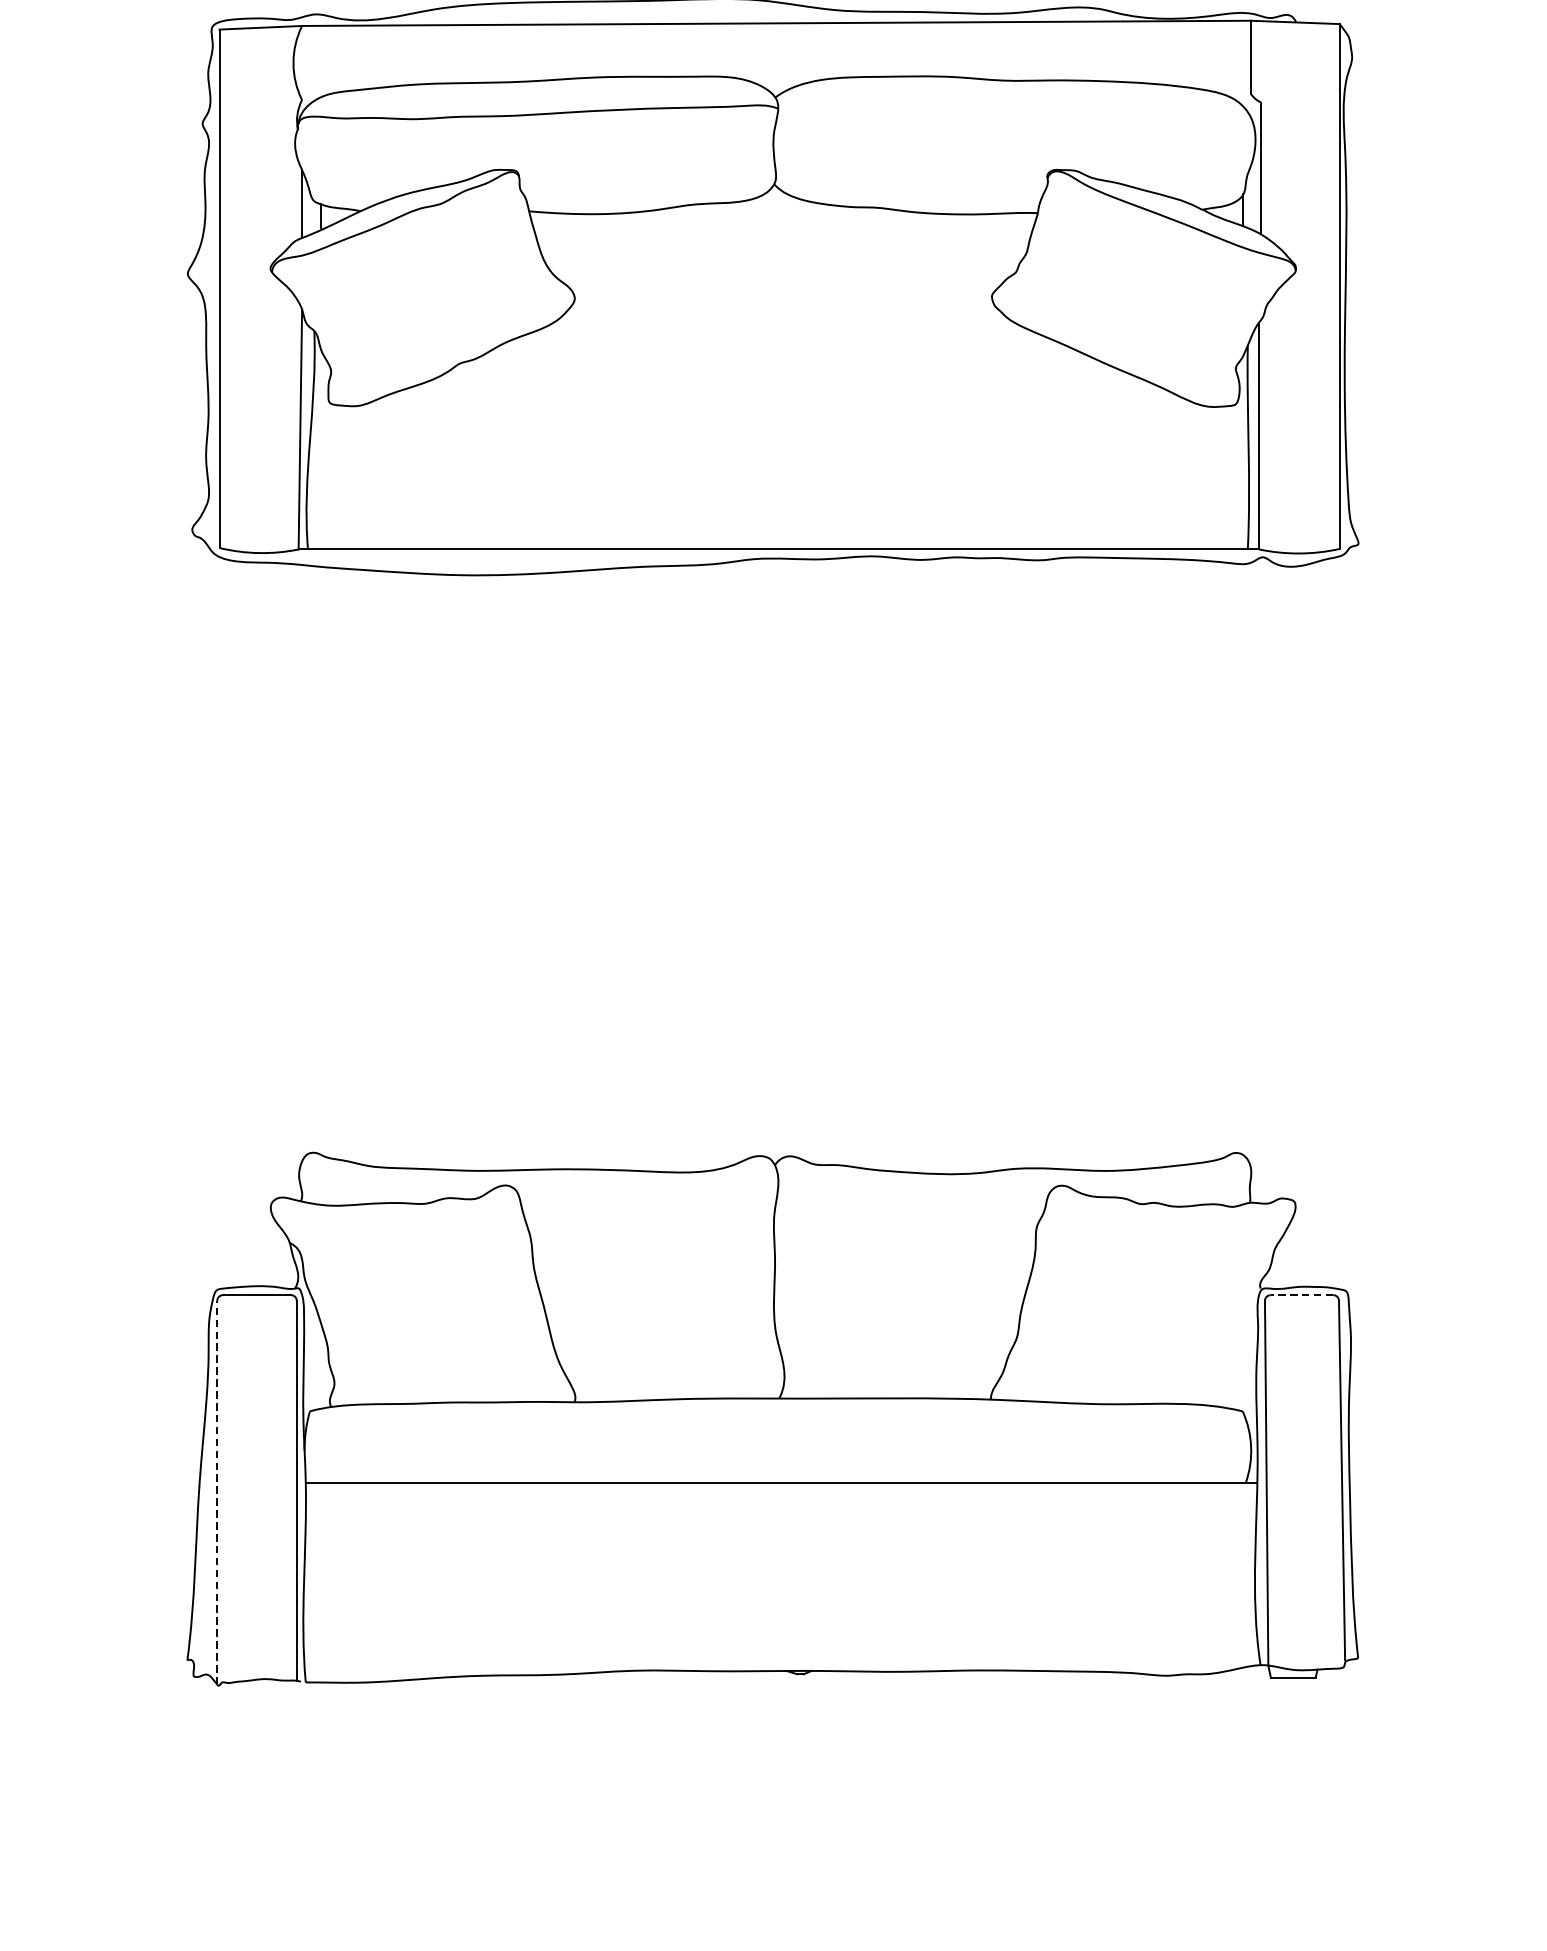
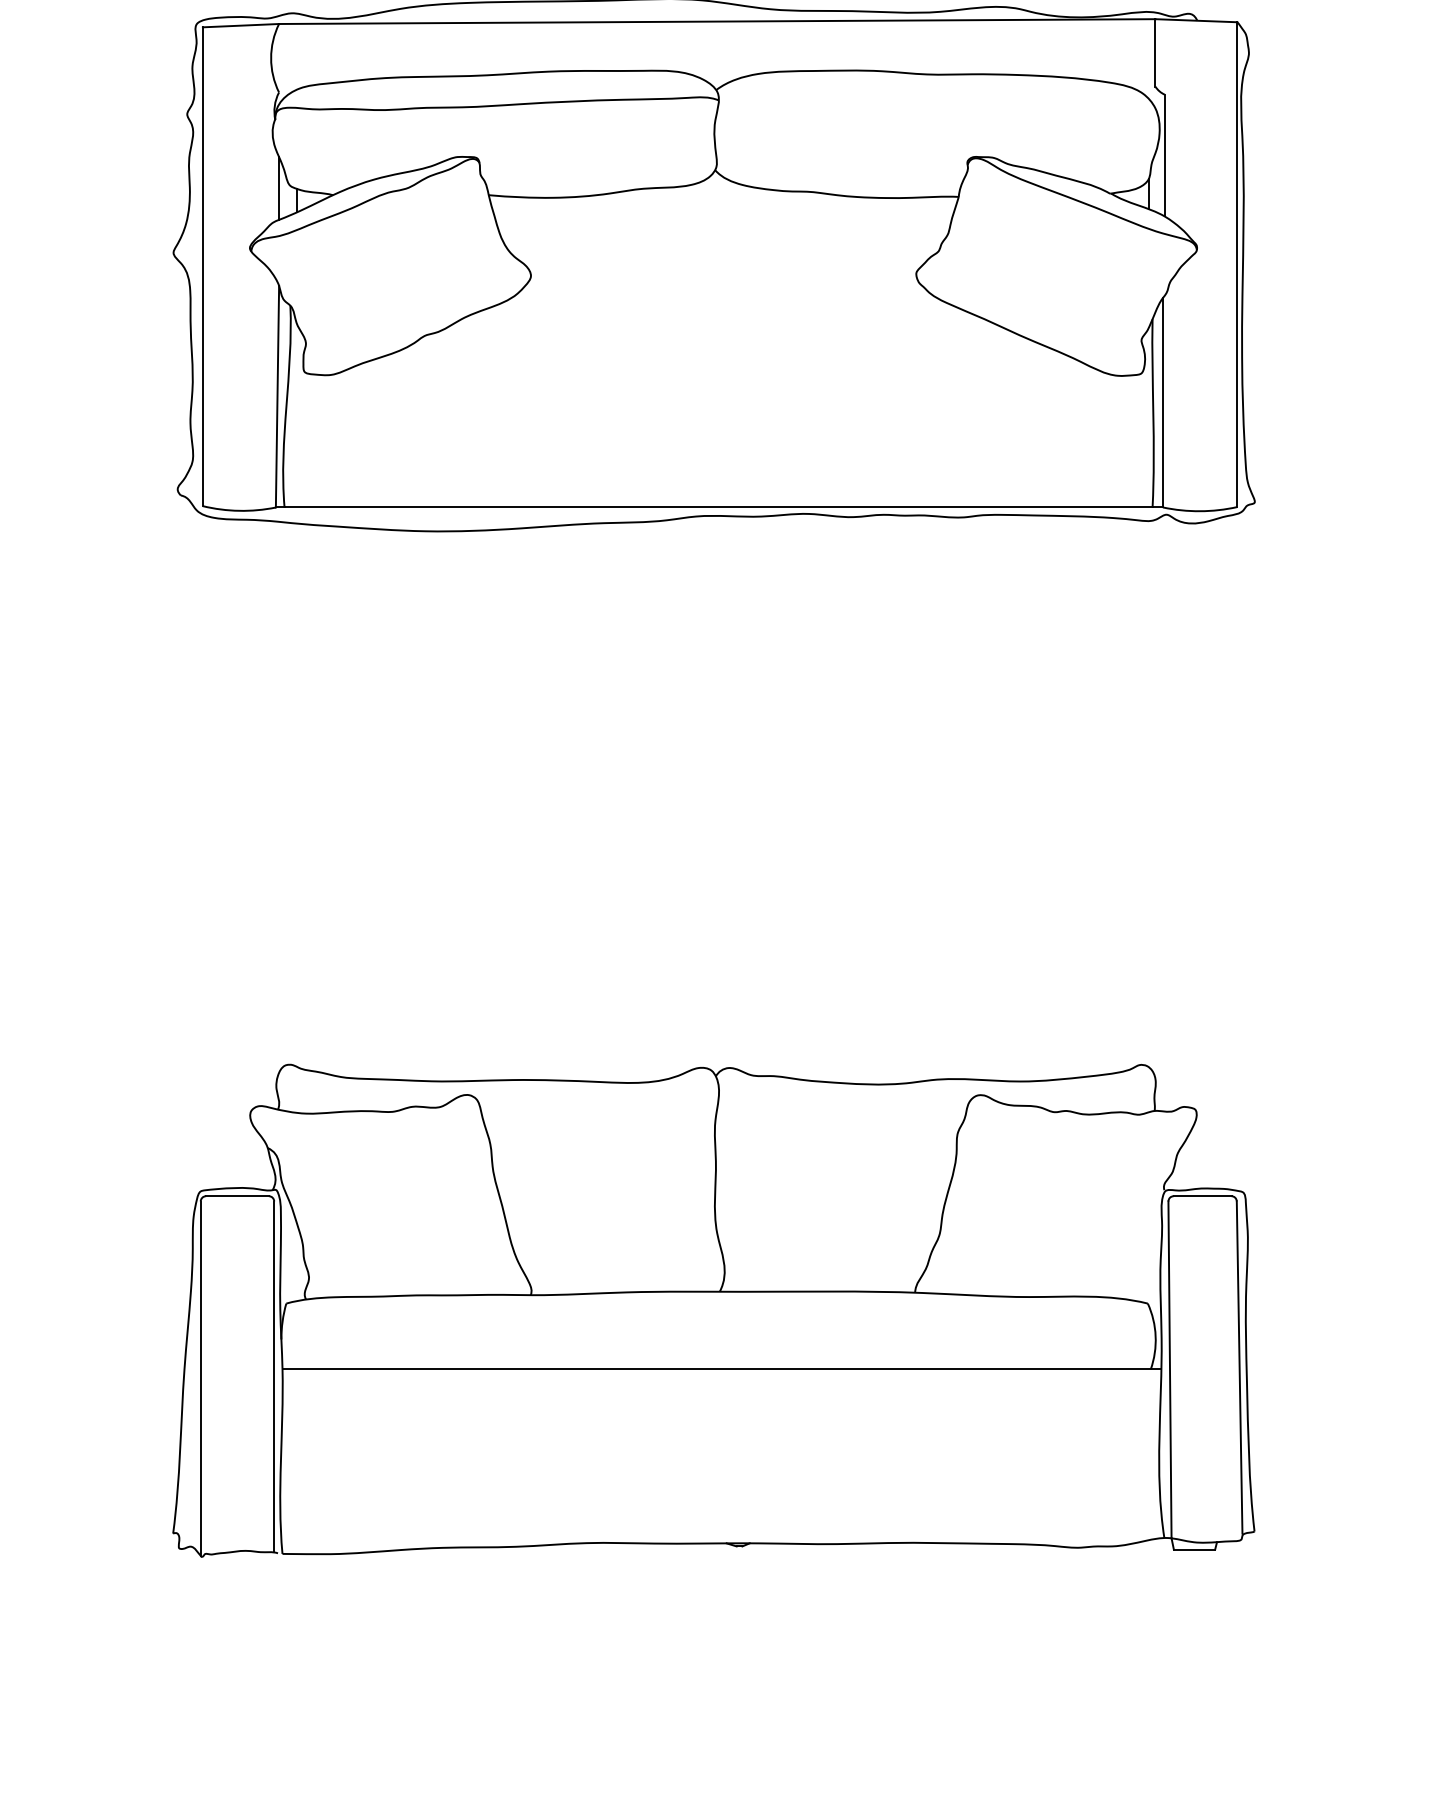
line: (1301, 1295) -> (1202, 1196), dashed -> solid
line: (216, 1492) -> (200, 1378), dashed -> solid

